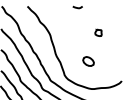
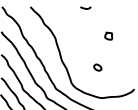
part: (88, 61) -> (97, 67), size x0.62

